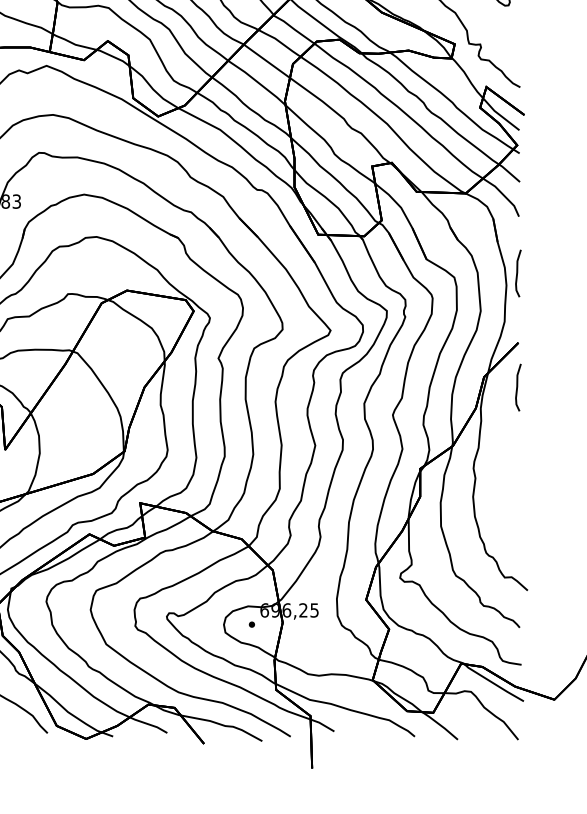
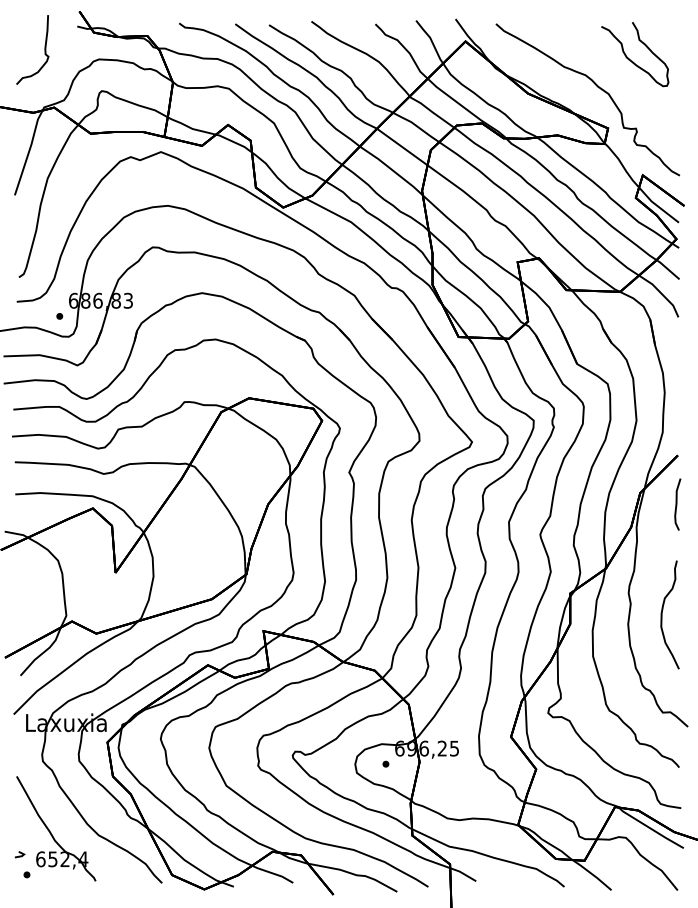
curve: (518, 273) -> (677, 379), removed
curve: (504, 487) -> (662, 614), added

